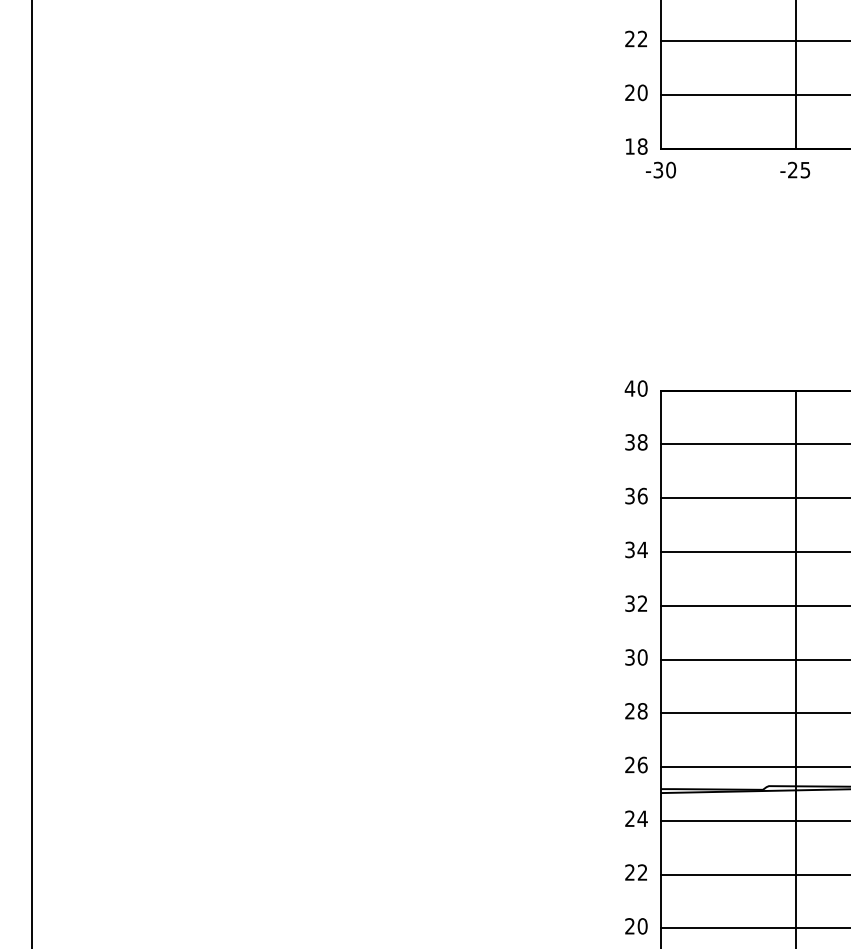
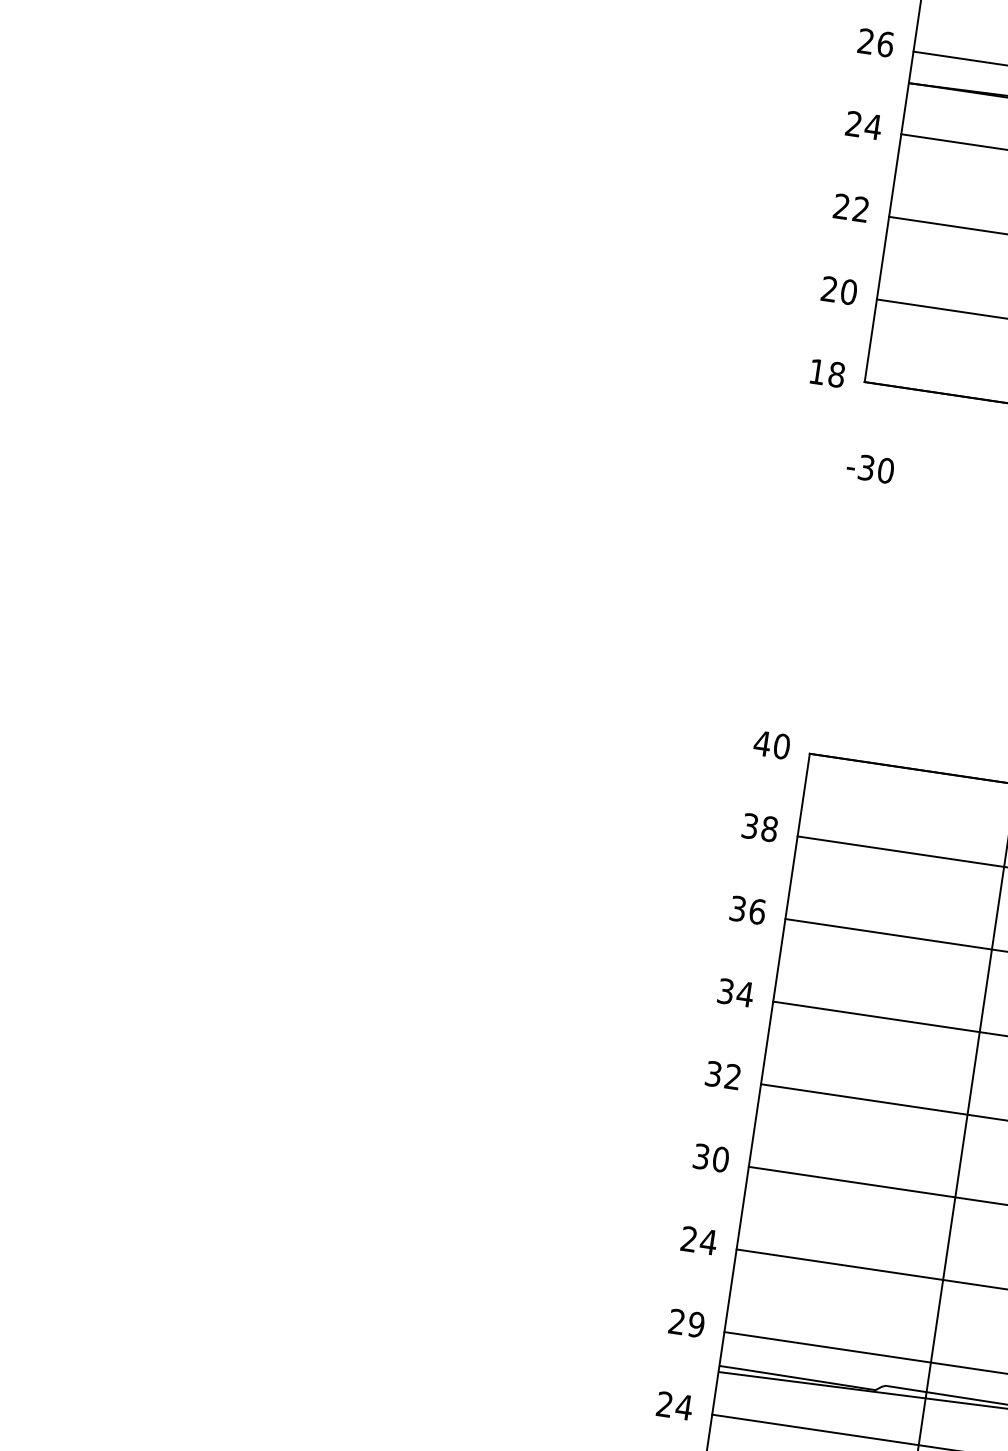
text: (660, 169) -> (869, 467), moved
text: (642, 711) -> (708, 1242), 28 -> 24
text: (642, 764) -> (696, 1323), 26 -> 29

